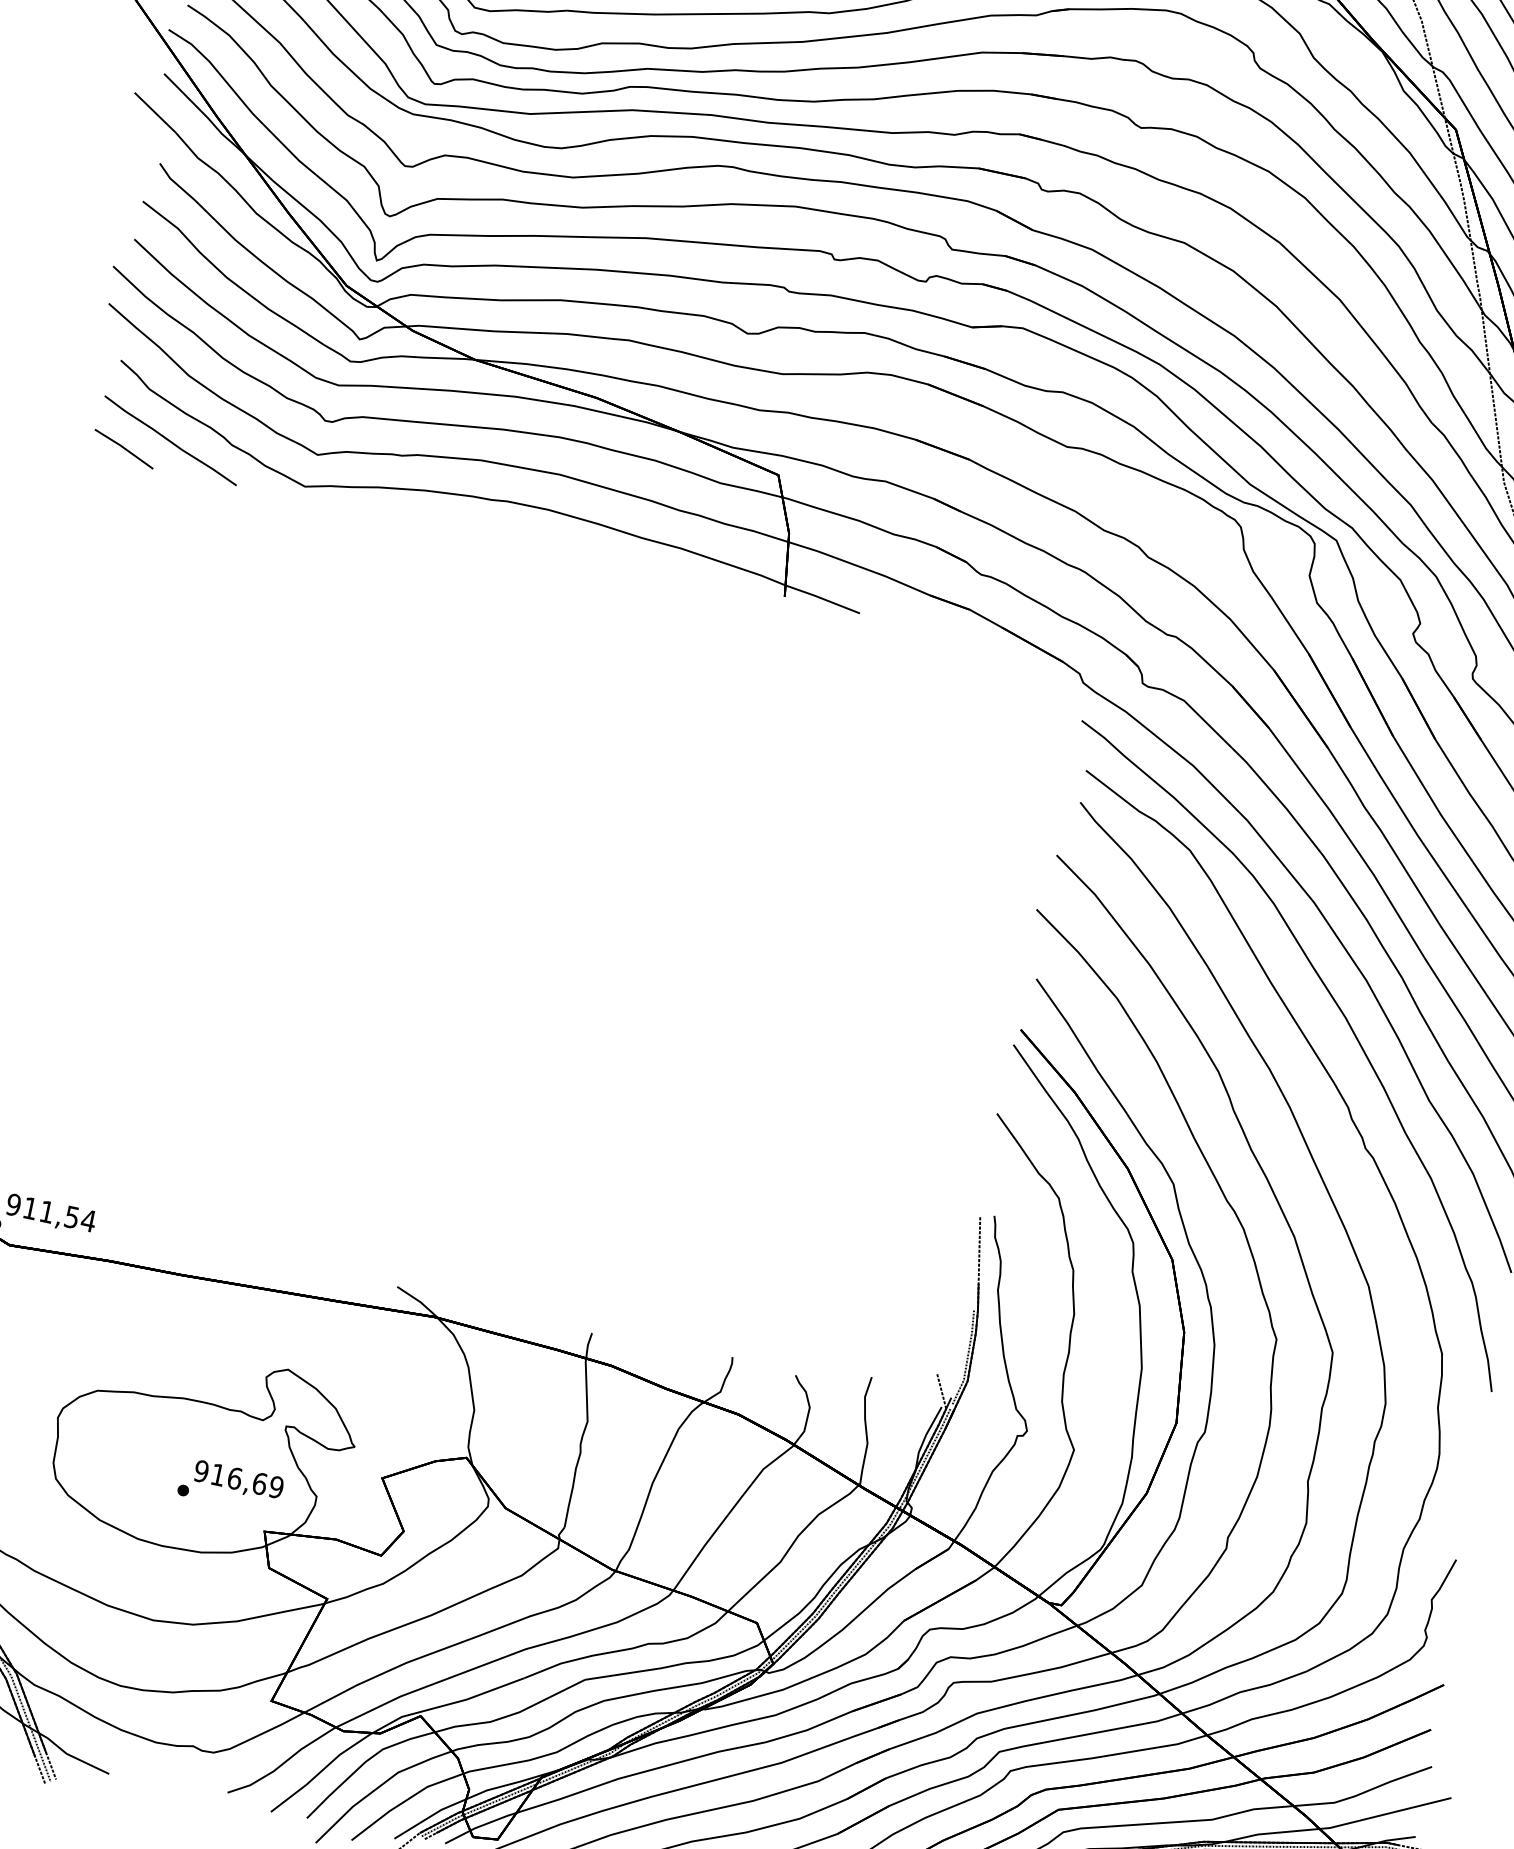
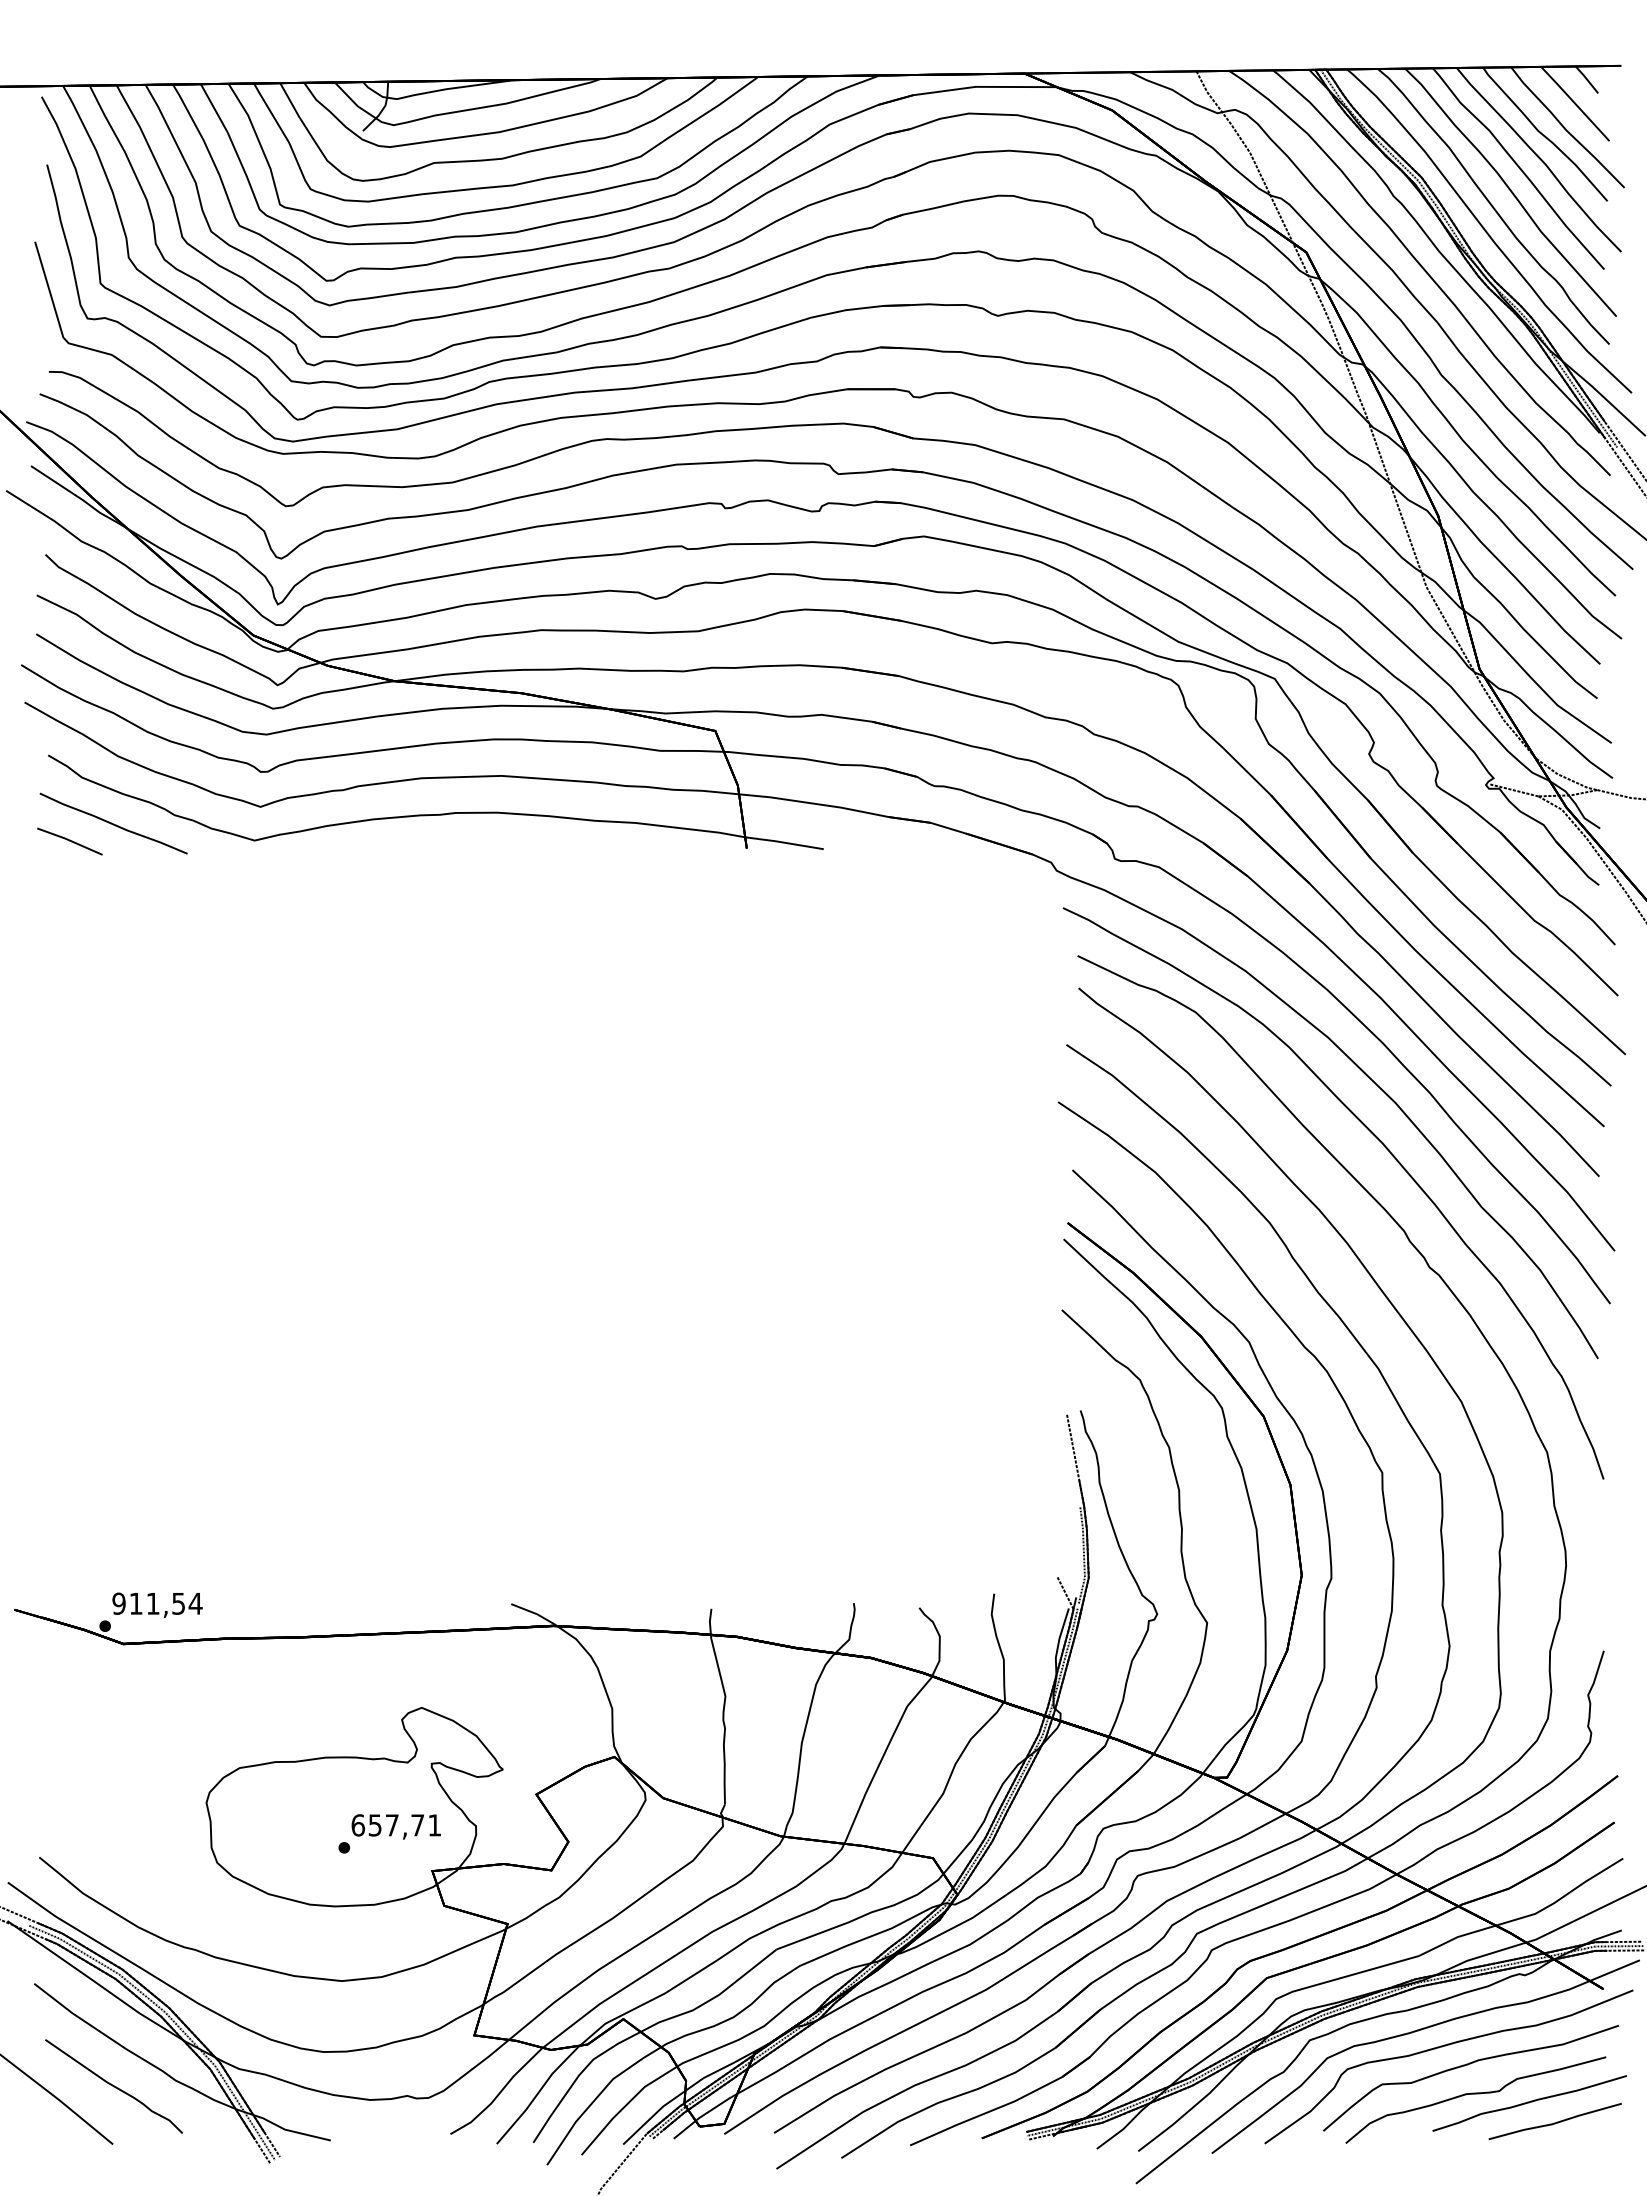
text: (238, 1479) -> (396, 1825), 916,69 -> 657,71

